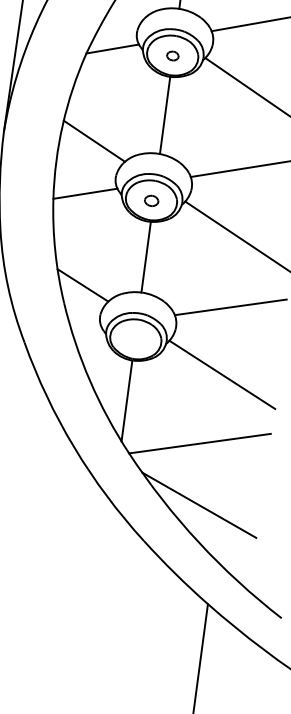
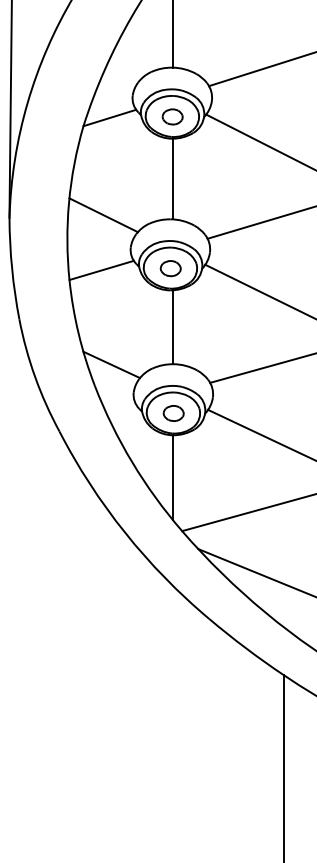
part: (172, 55) -> (172, 116), size x1.67
part: (151, 200) -> (170, 268), size x1.43
part: (135, 339) -> (173, 413), added

